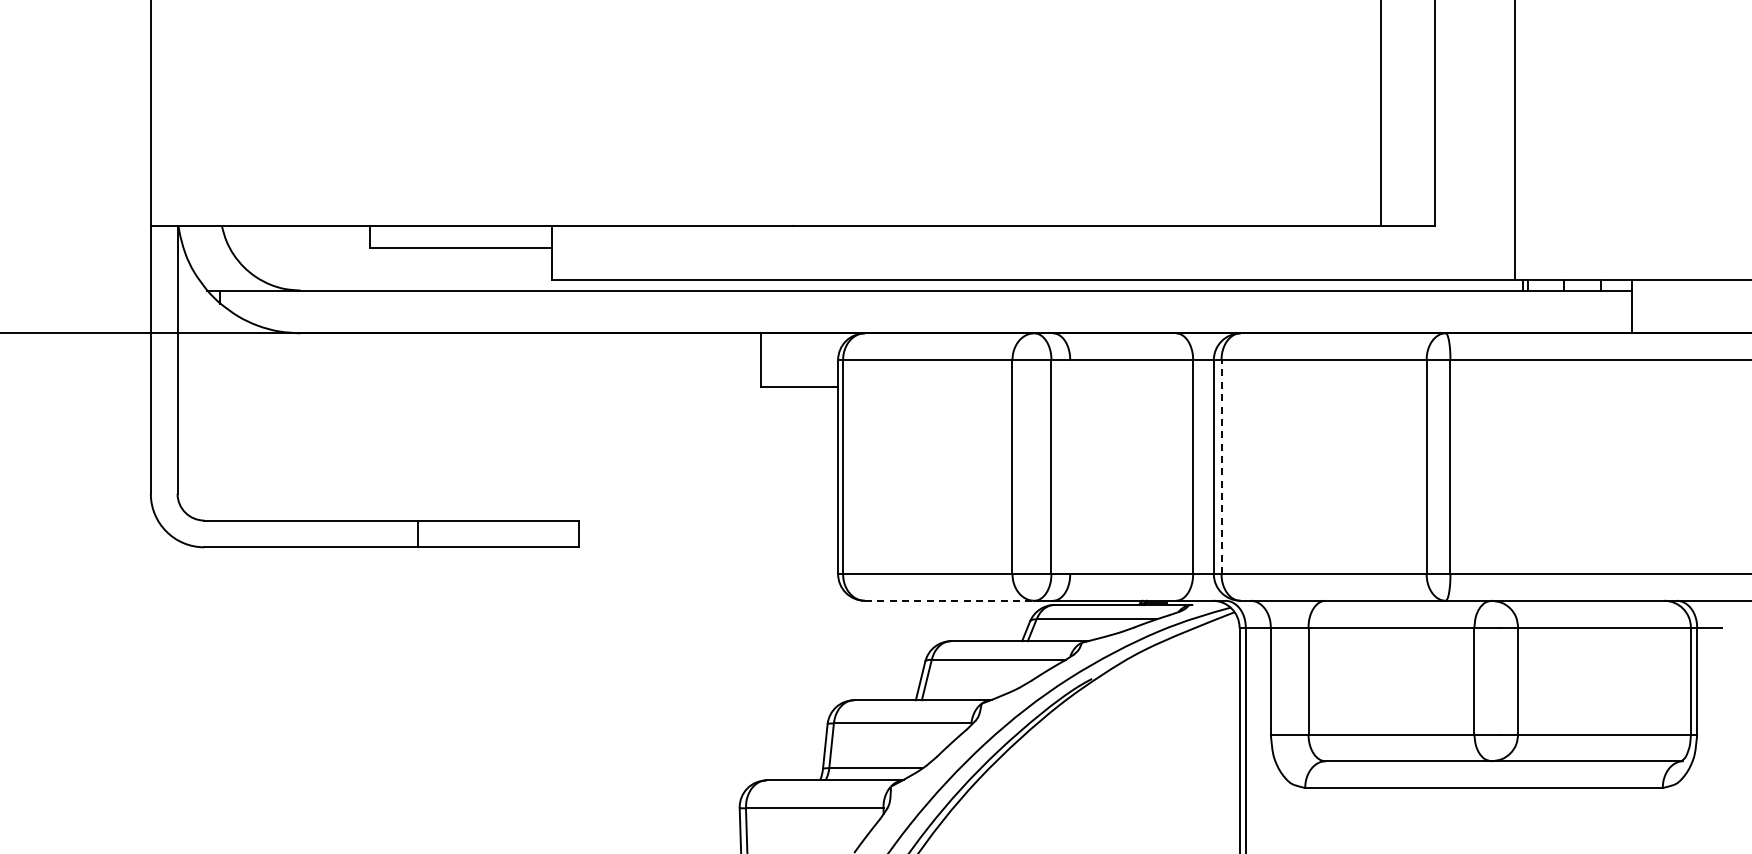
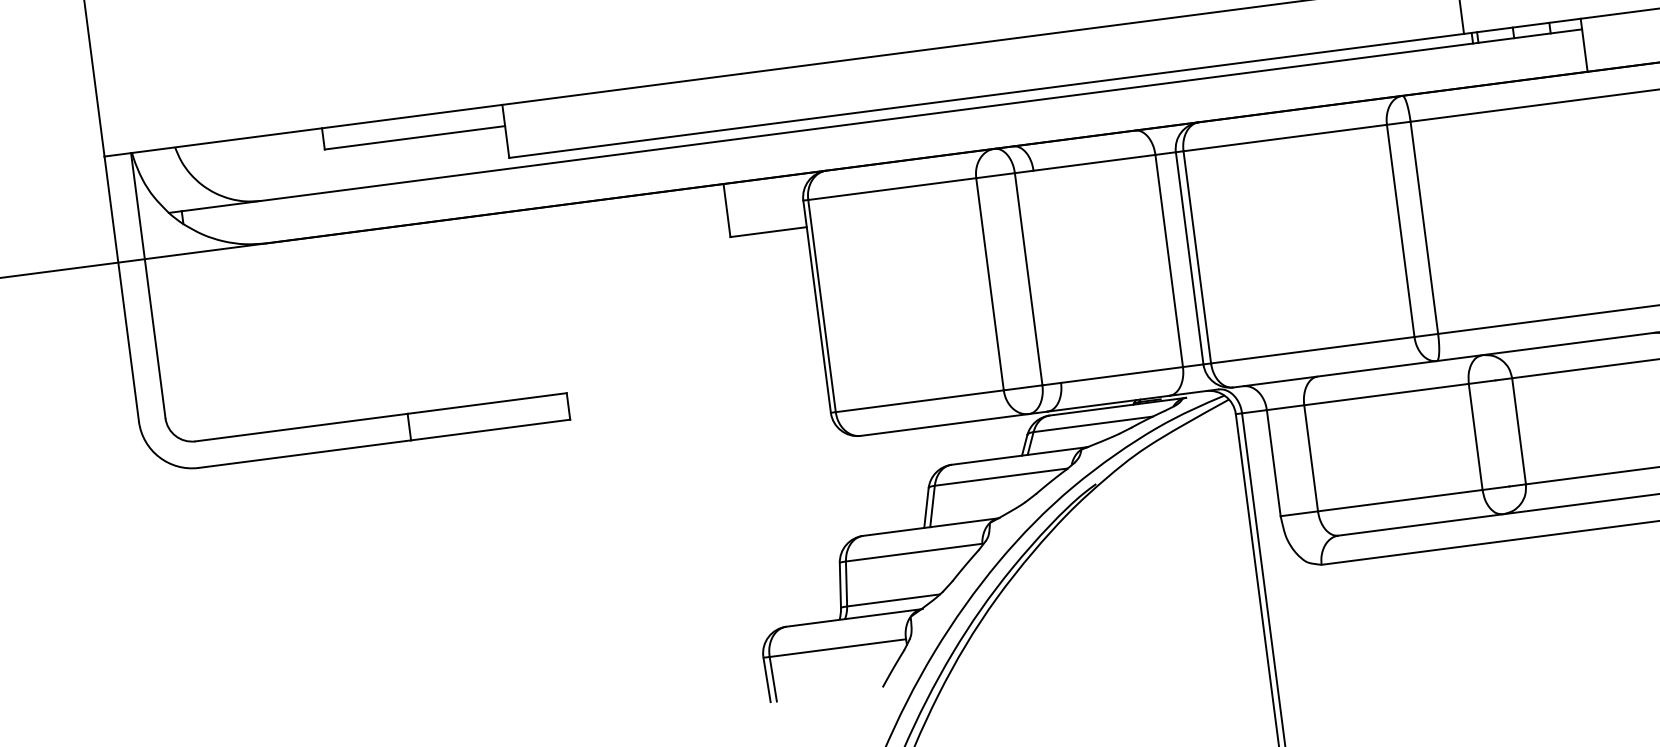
line: (1221, 467) -> (1197, 257), dashed -> solid
line: (949, 600) -> (944, 424), dashed -> solid

